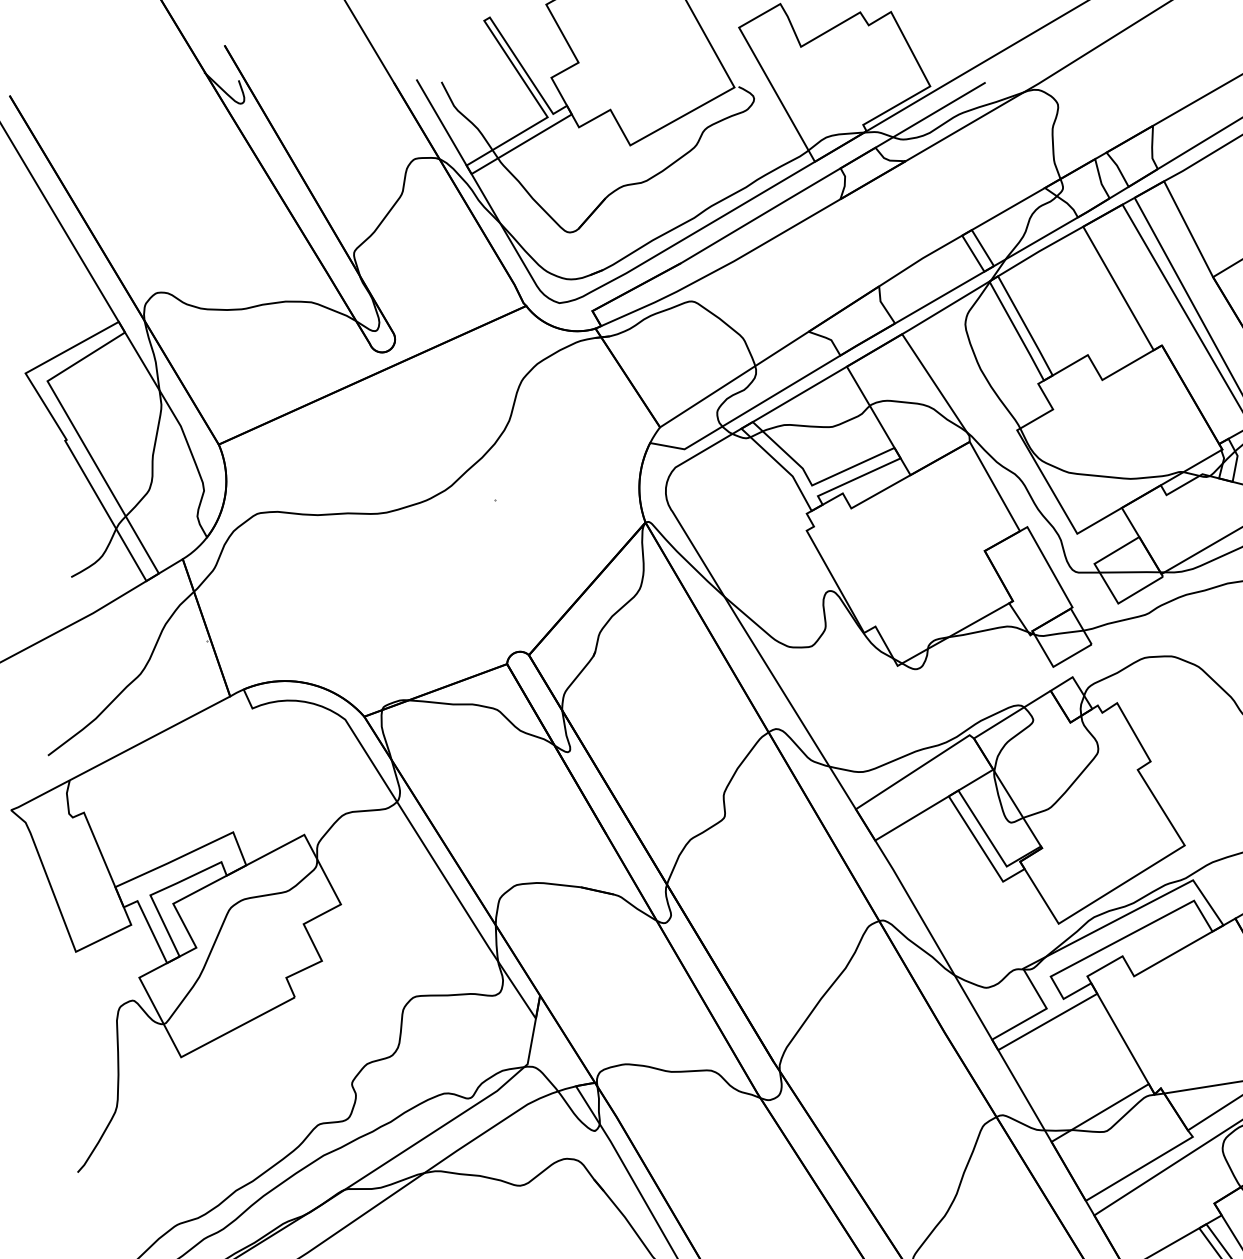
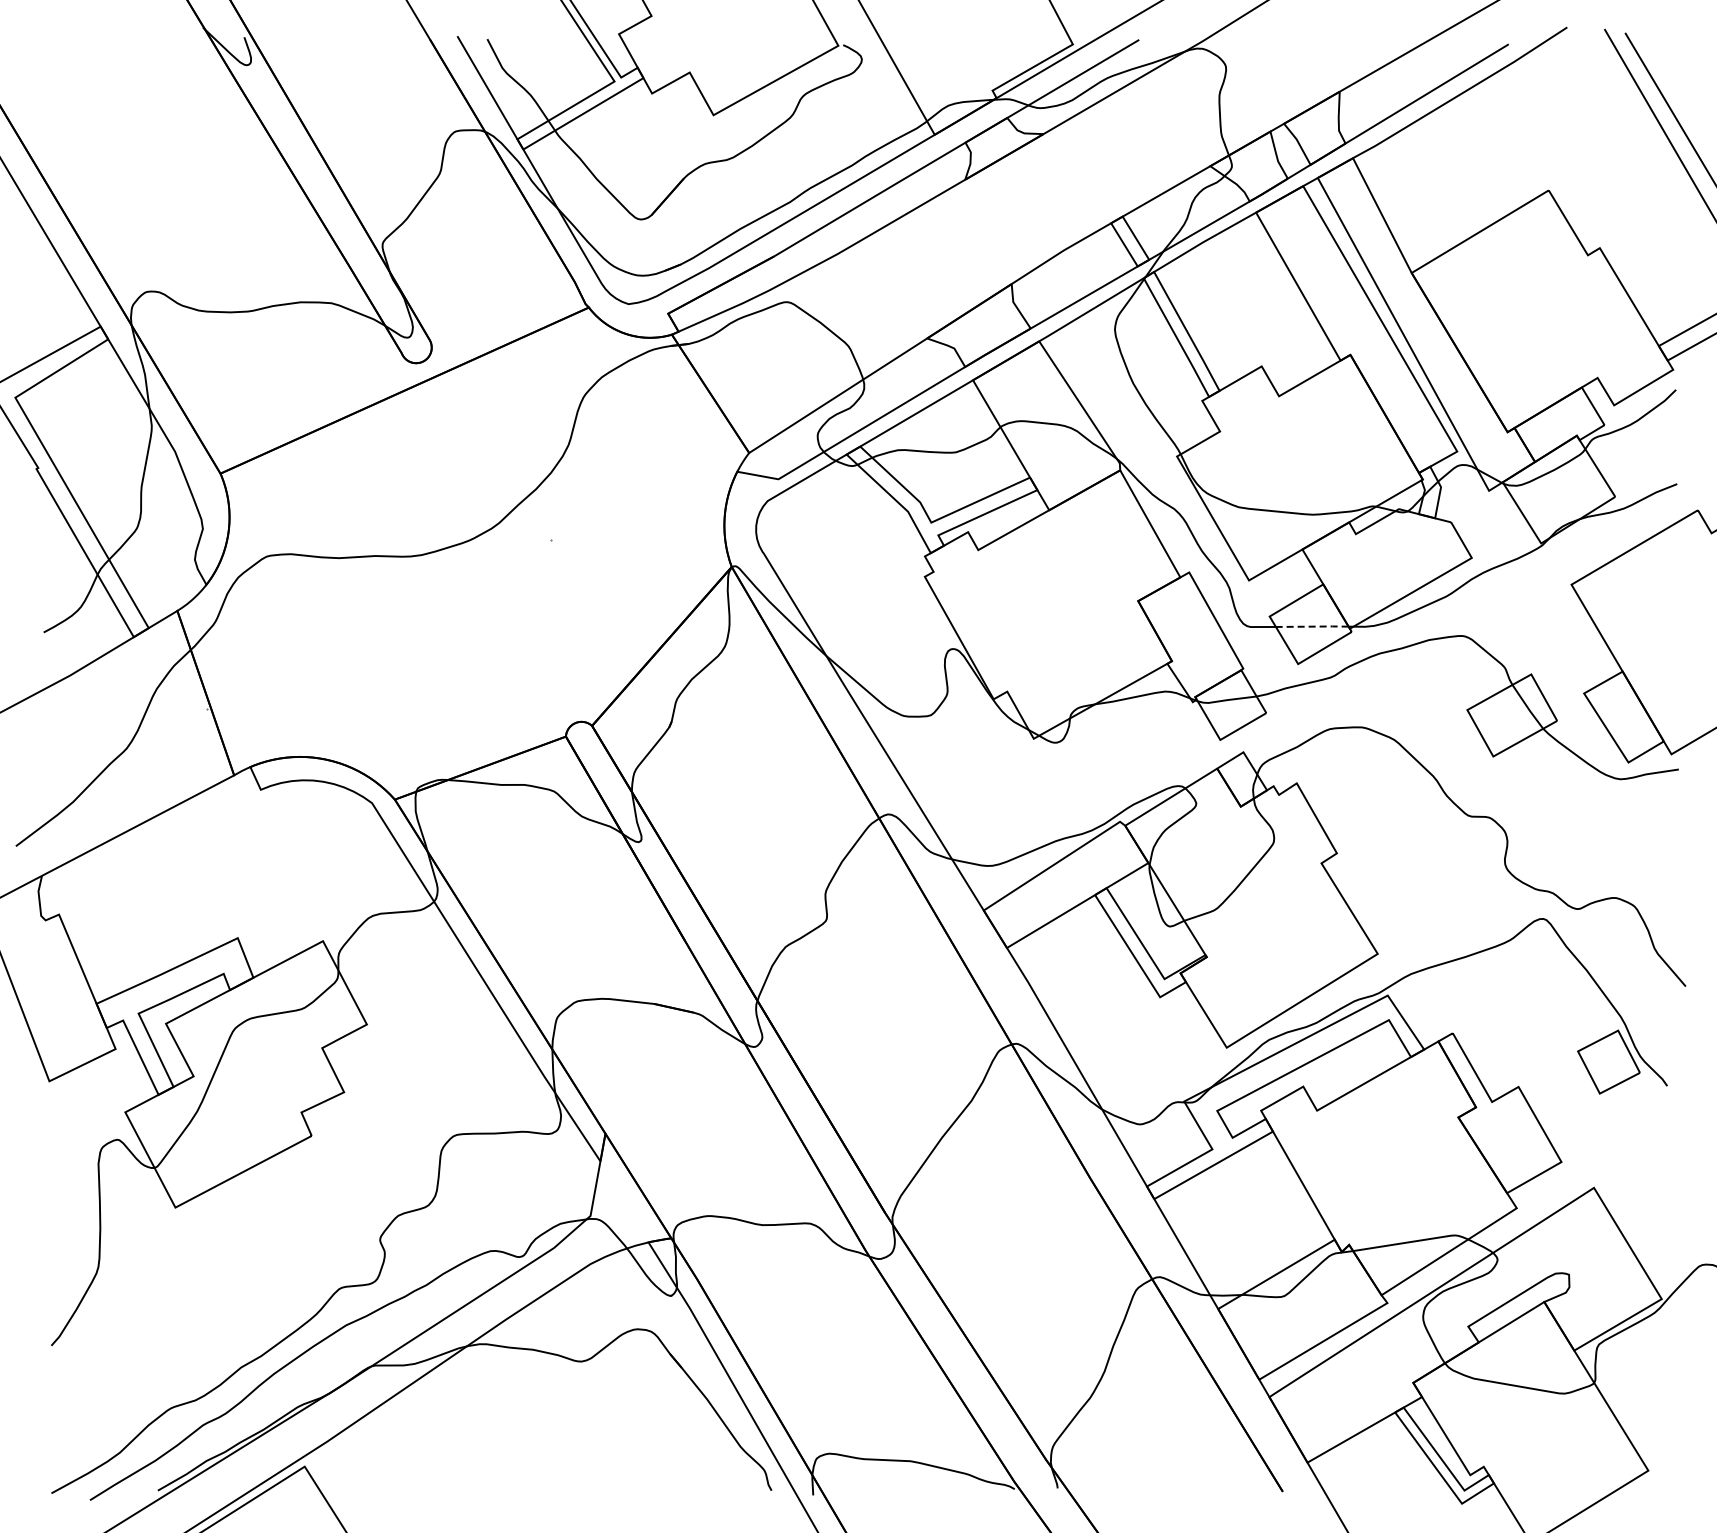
line: (1130, 572) -> (1312, 626), solid -> dashed

